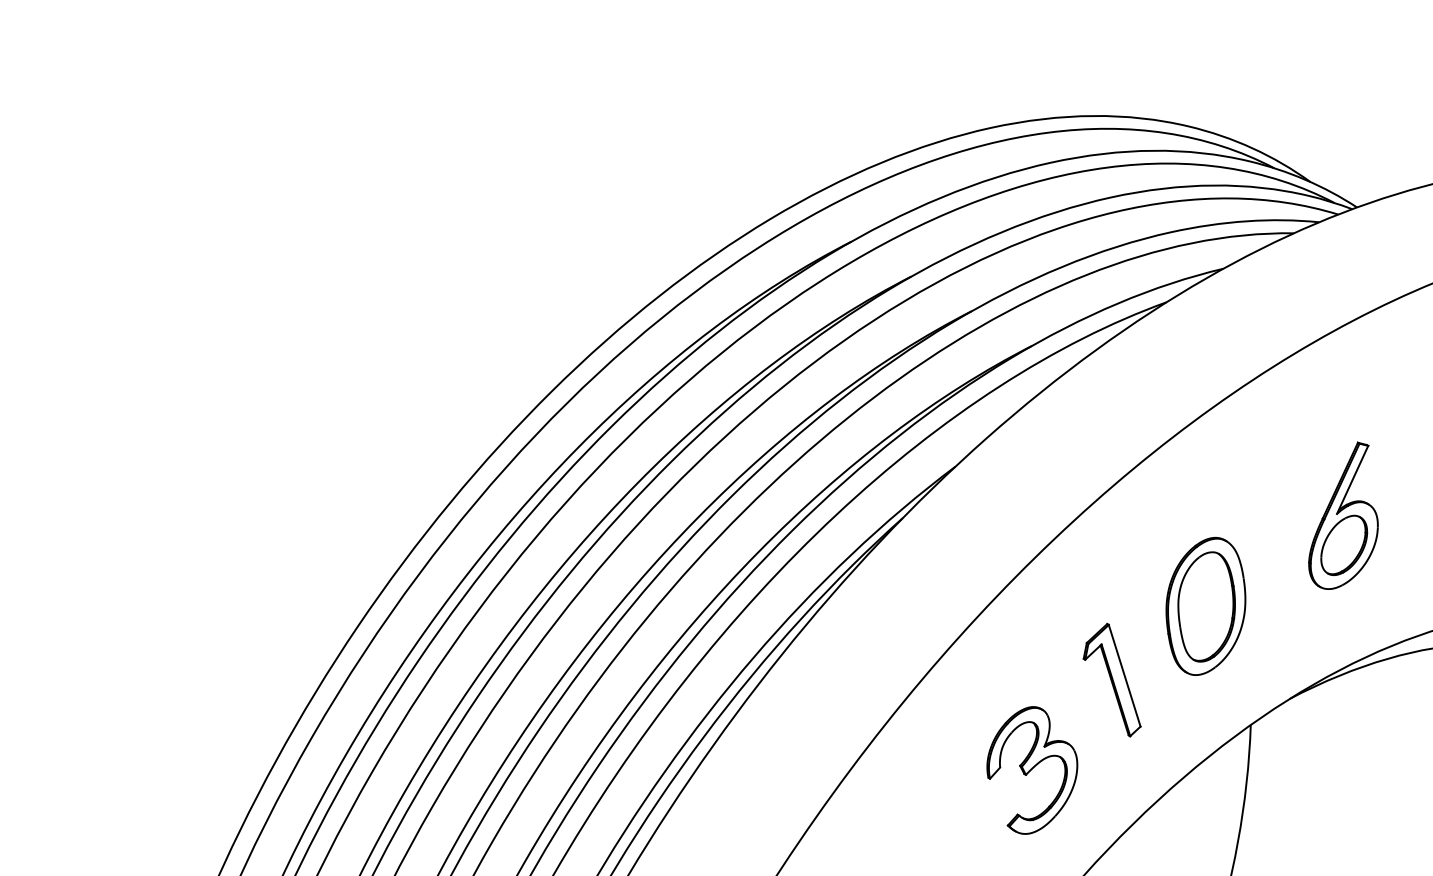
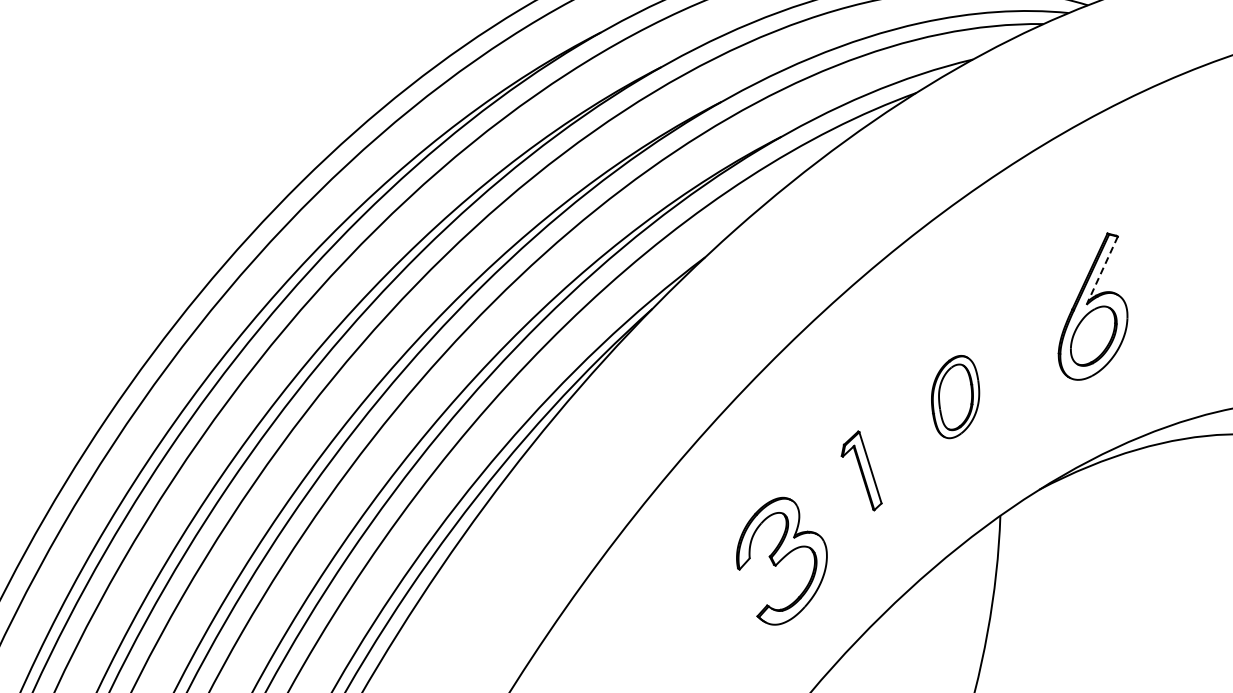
line: (1352, 480) -> (1102, 271), solid -> dashed
part: (1205, 605) -> (955, 396), size x0.6
part: (1111, 679) -> (861, 470), size x0.7

